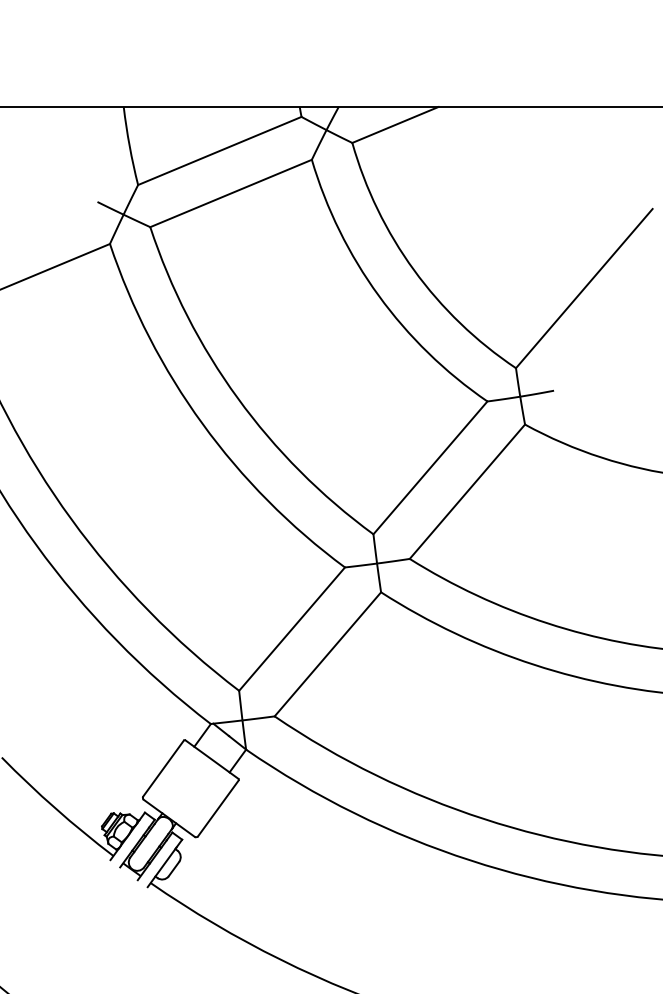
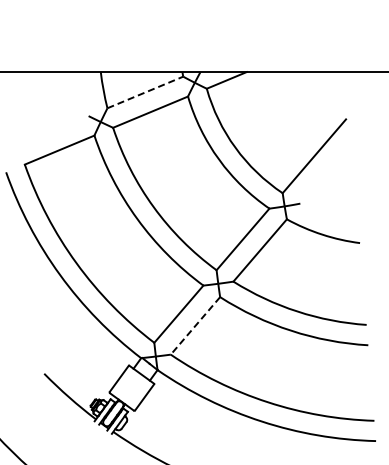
line: (220, 151) -> (145, 92), solid -> dashed
line: (327, 653) -> (195, 325), solid -> dashed

